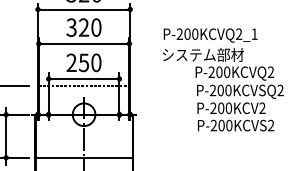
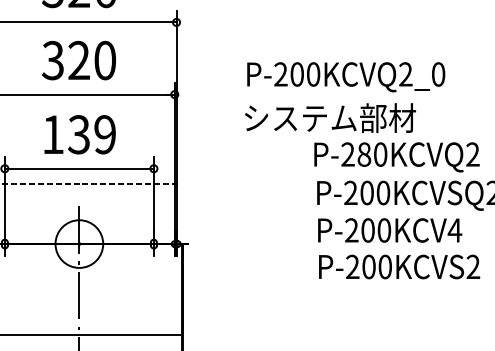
text: (254, 33) -> (438, 72), P-200KCVQ2_1 -> P-200KCVQ2_0
text: (83, 62) -> (78, 134), 250 -> 139
text: (219, 72) -> (364, 155), P-200KCVQ2 -> P-280KCVQ2
text: (262, 107) -> (455, 228), P-200KCV2 -> P-200KCV4

